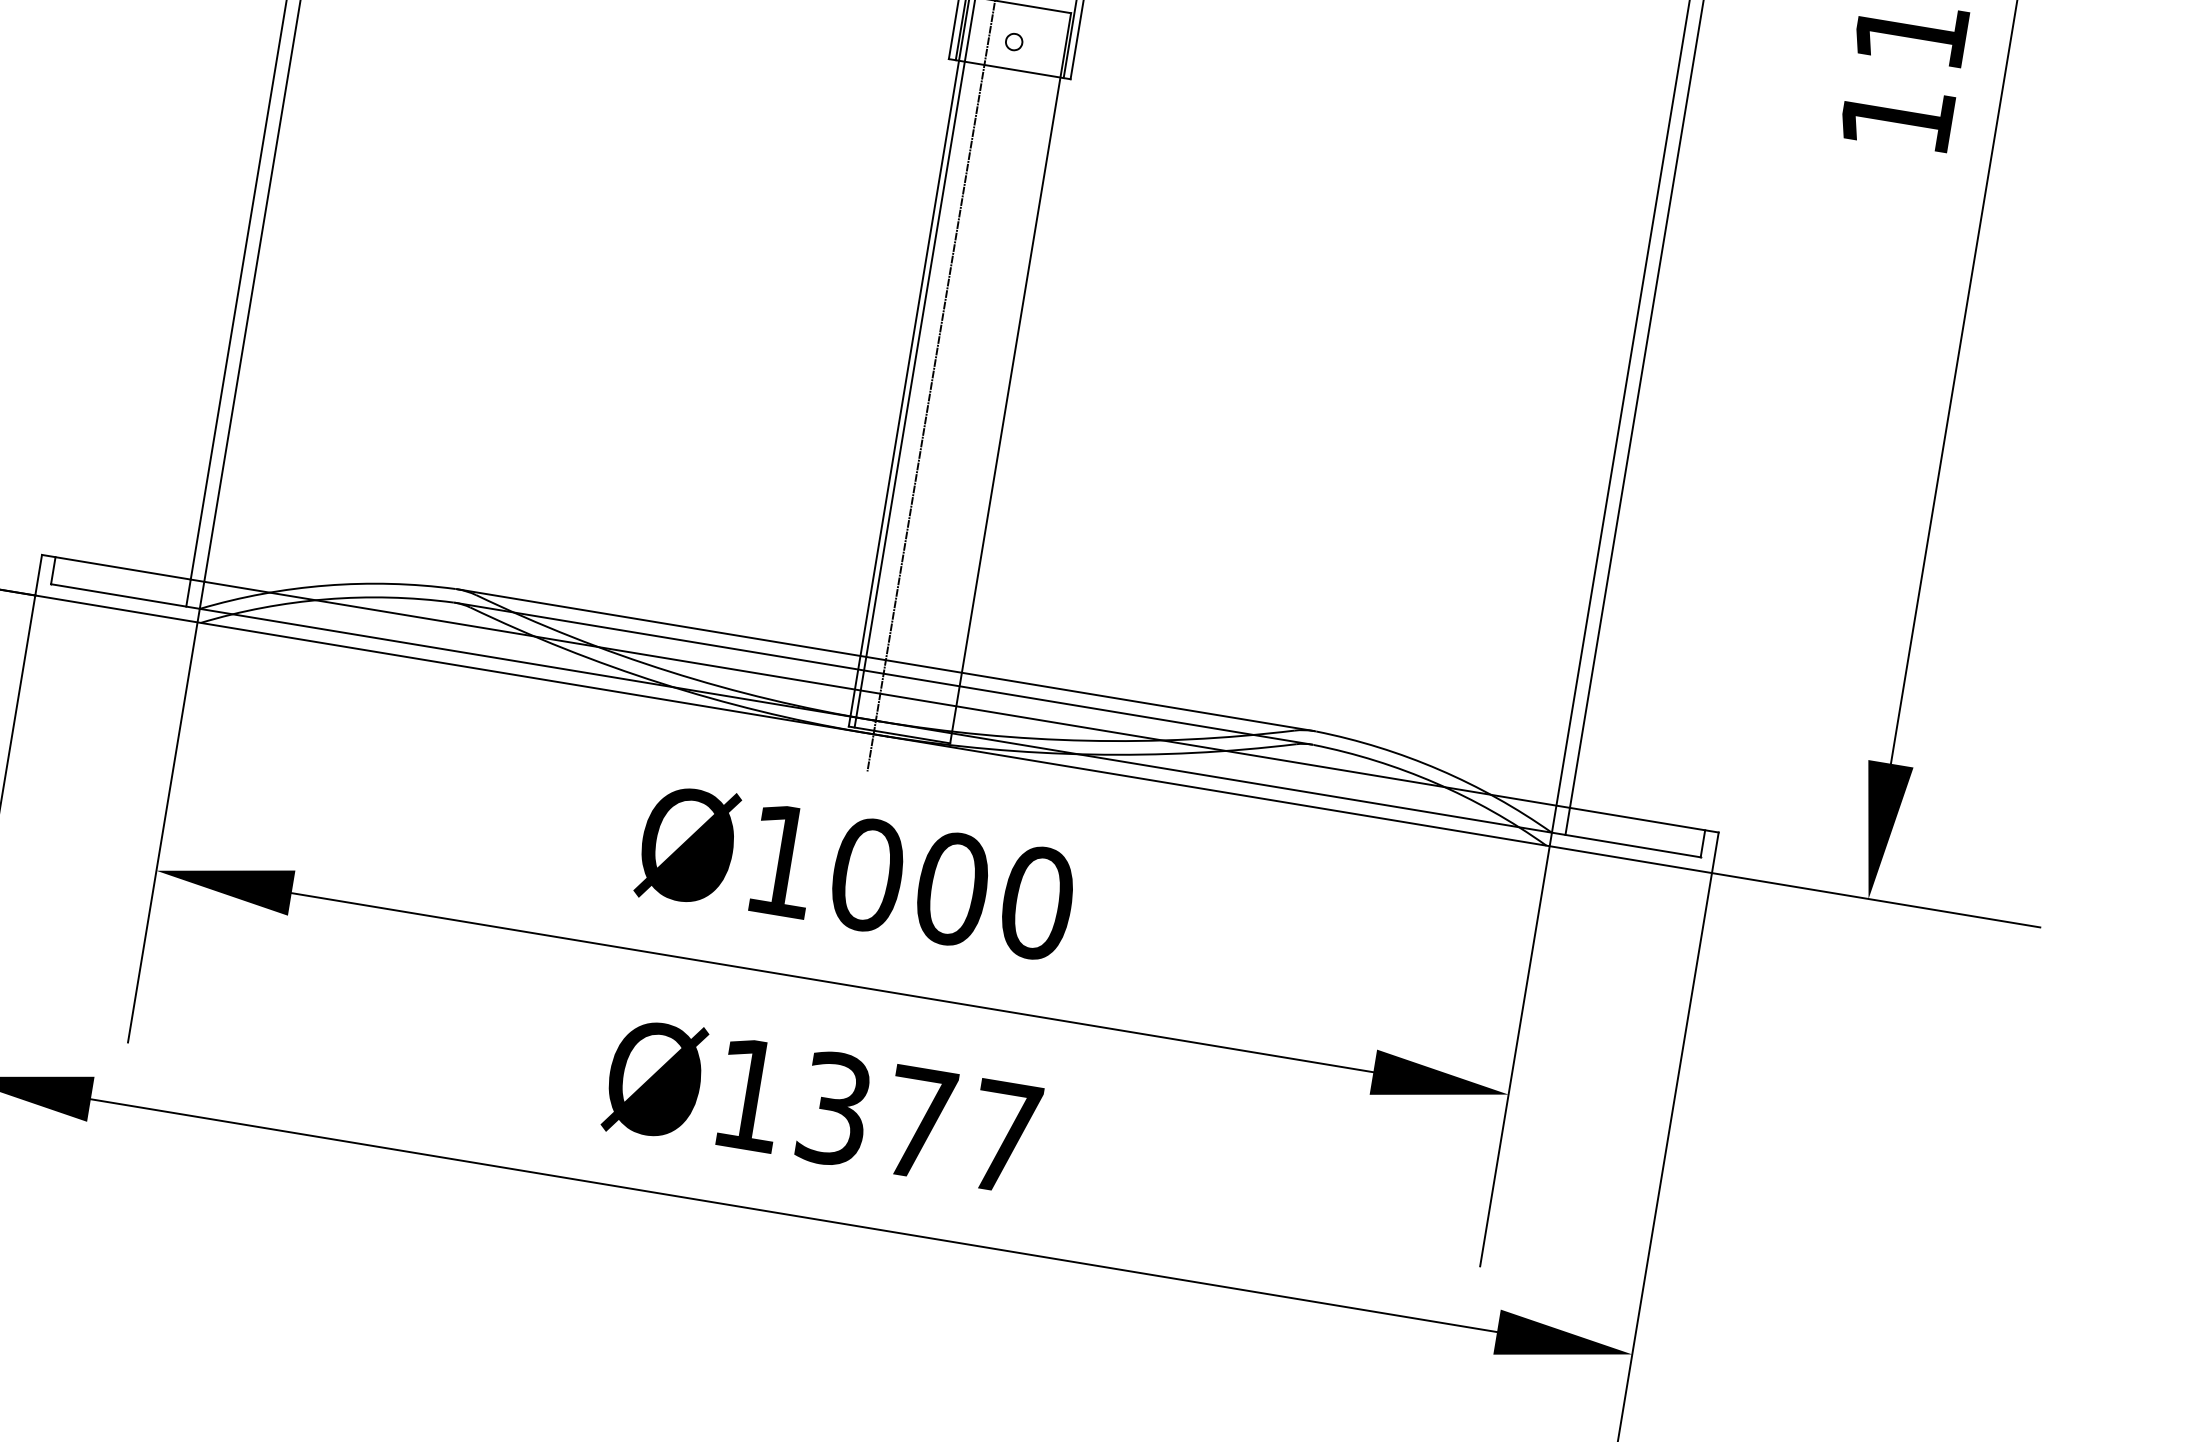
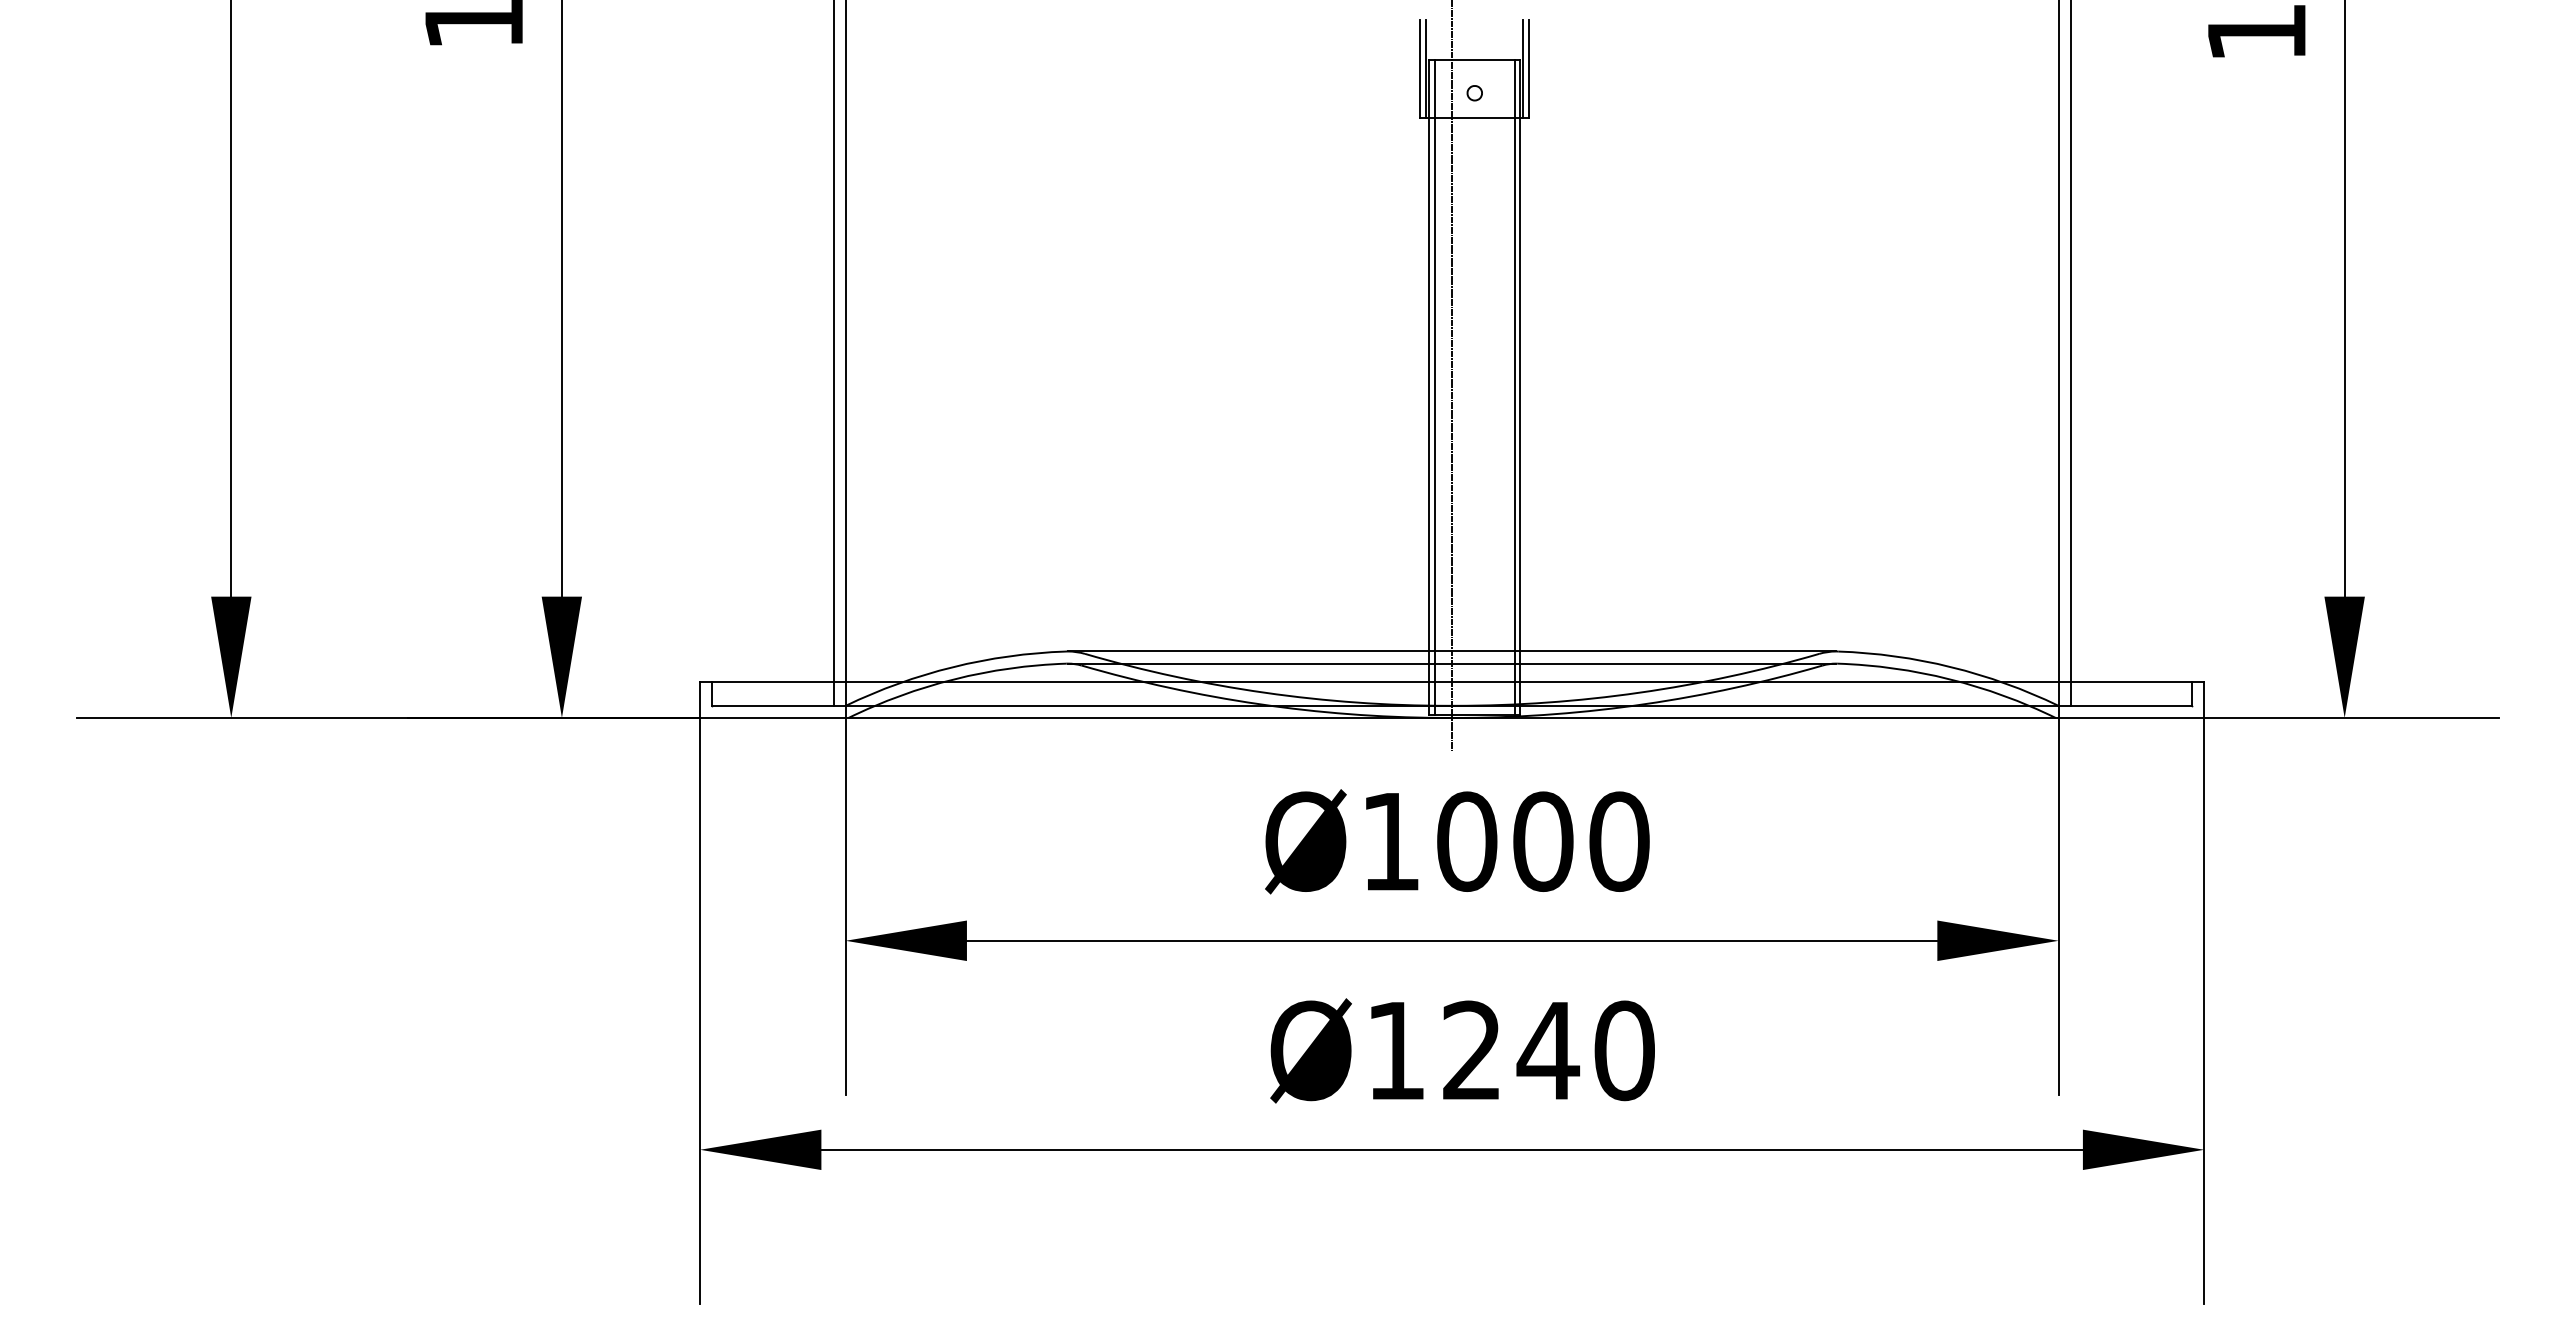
line: (1005, 376) -> (1515, 386), added
text: (919, 1122) -> (1548, 1050), Ø1377 -> Ø1240

